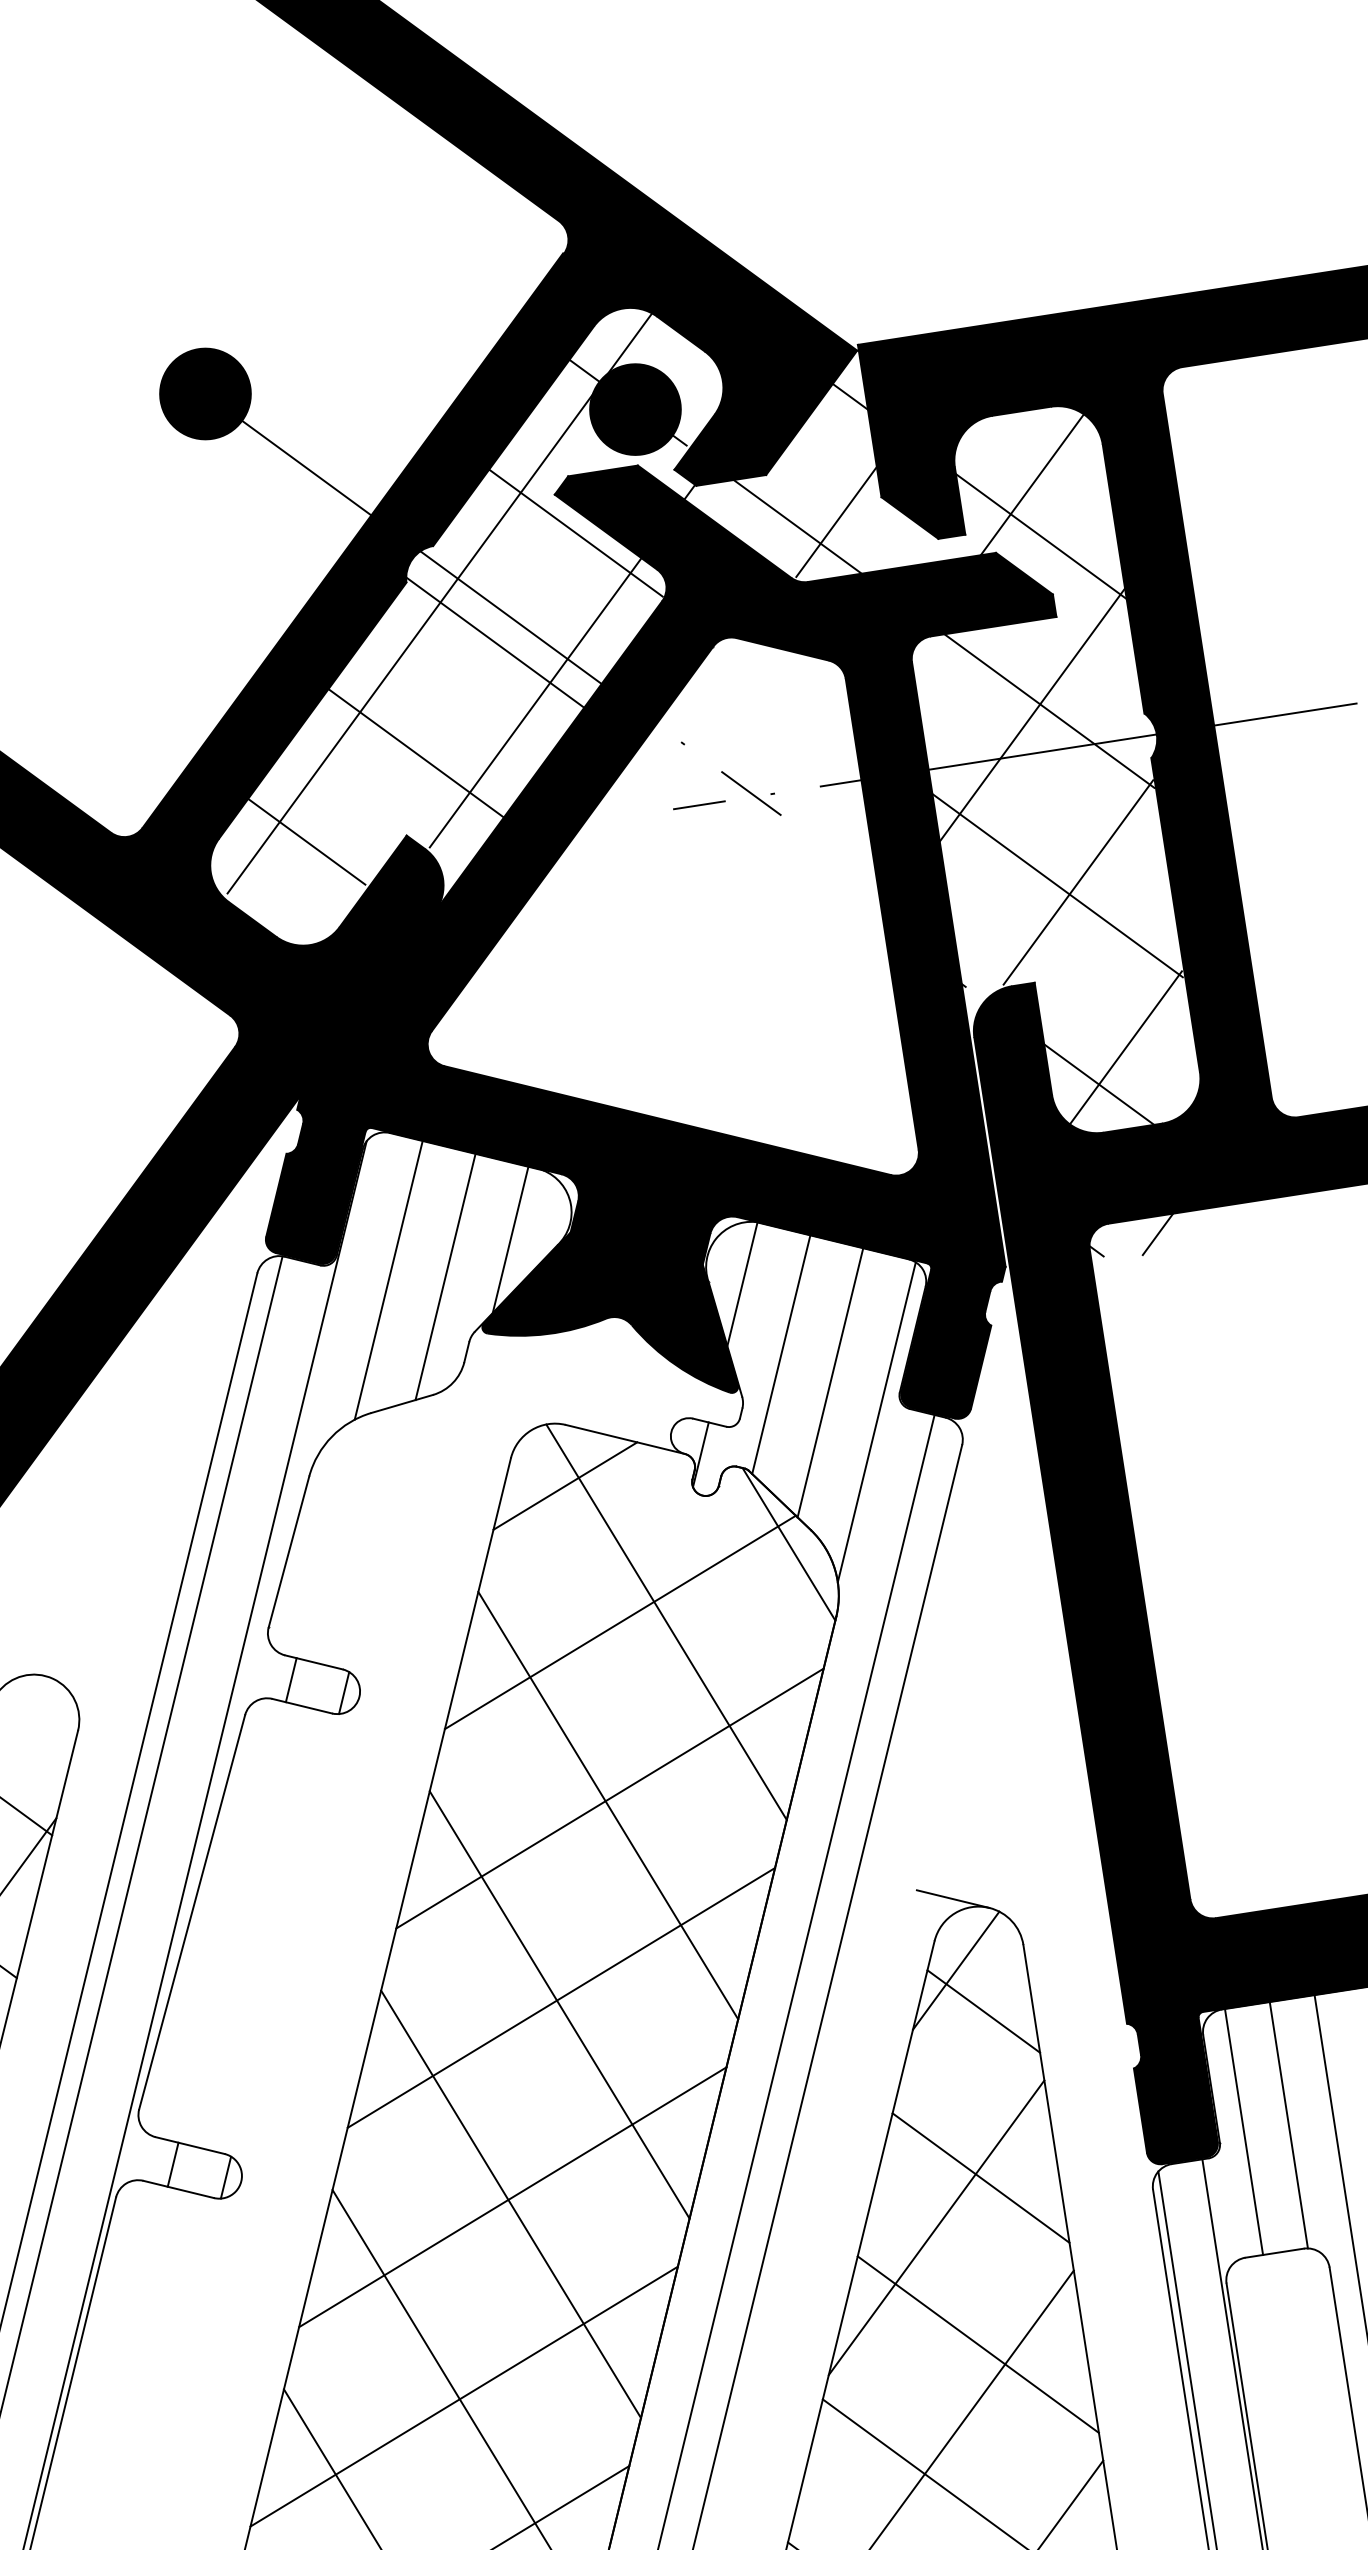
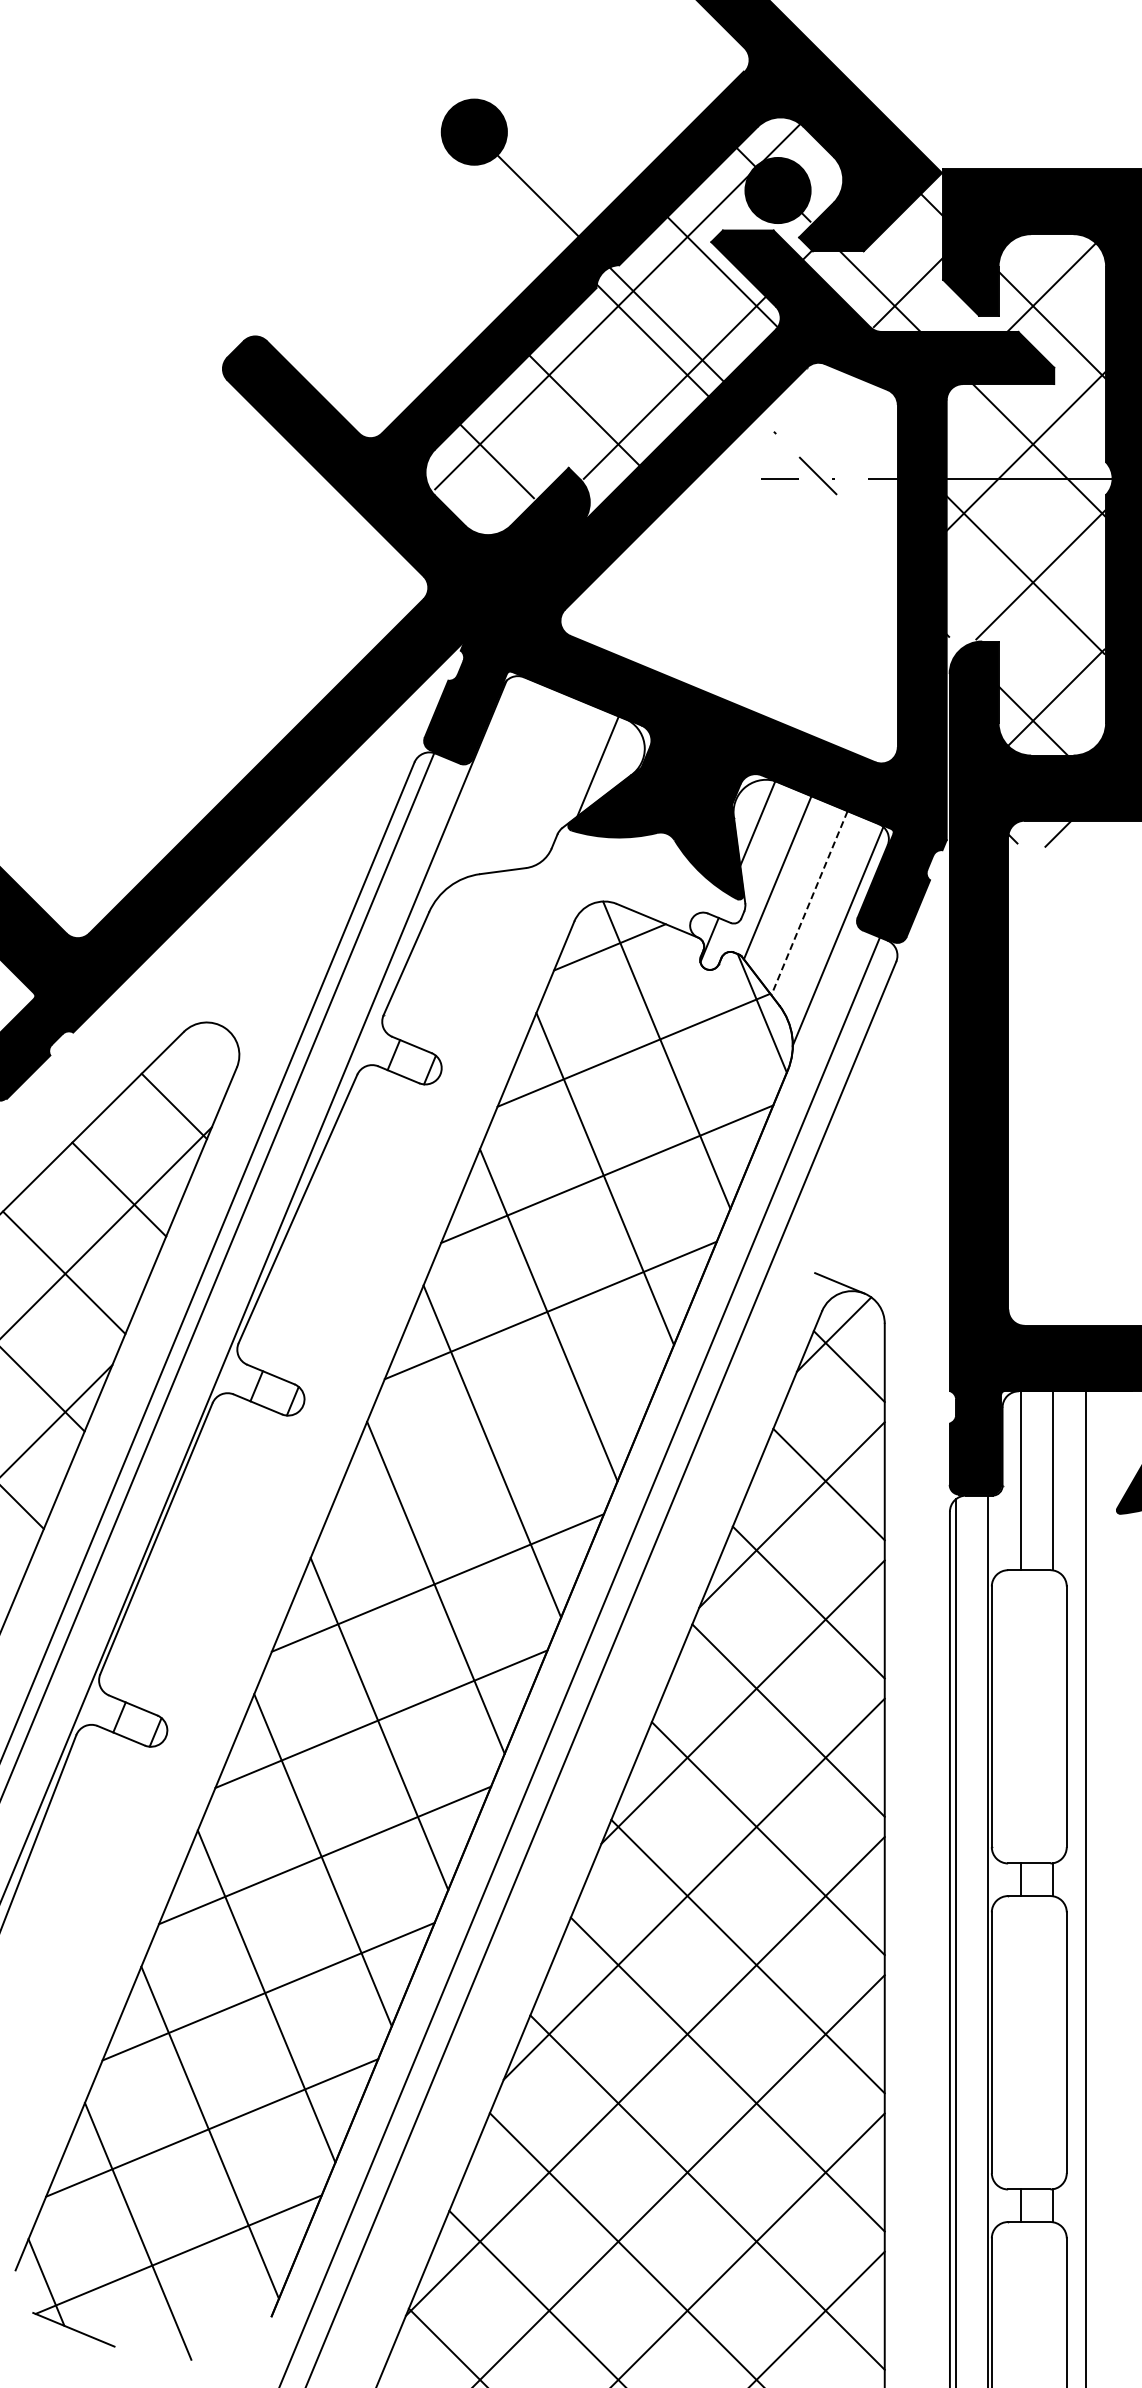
line: (445, 1276) -> (547, 785), removed
line: (387, 1279) -> (506, 781), removed
line: (830, 1383) -> (809, 903), solid -> dashed
line: (512, 2196) -> (494, 1446), removed

